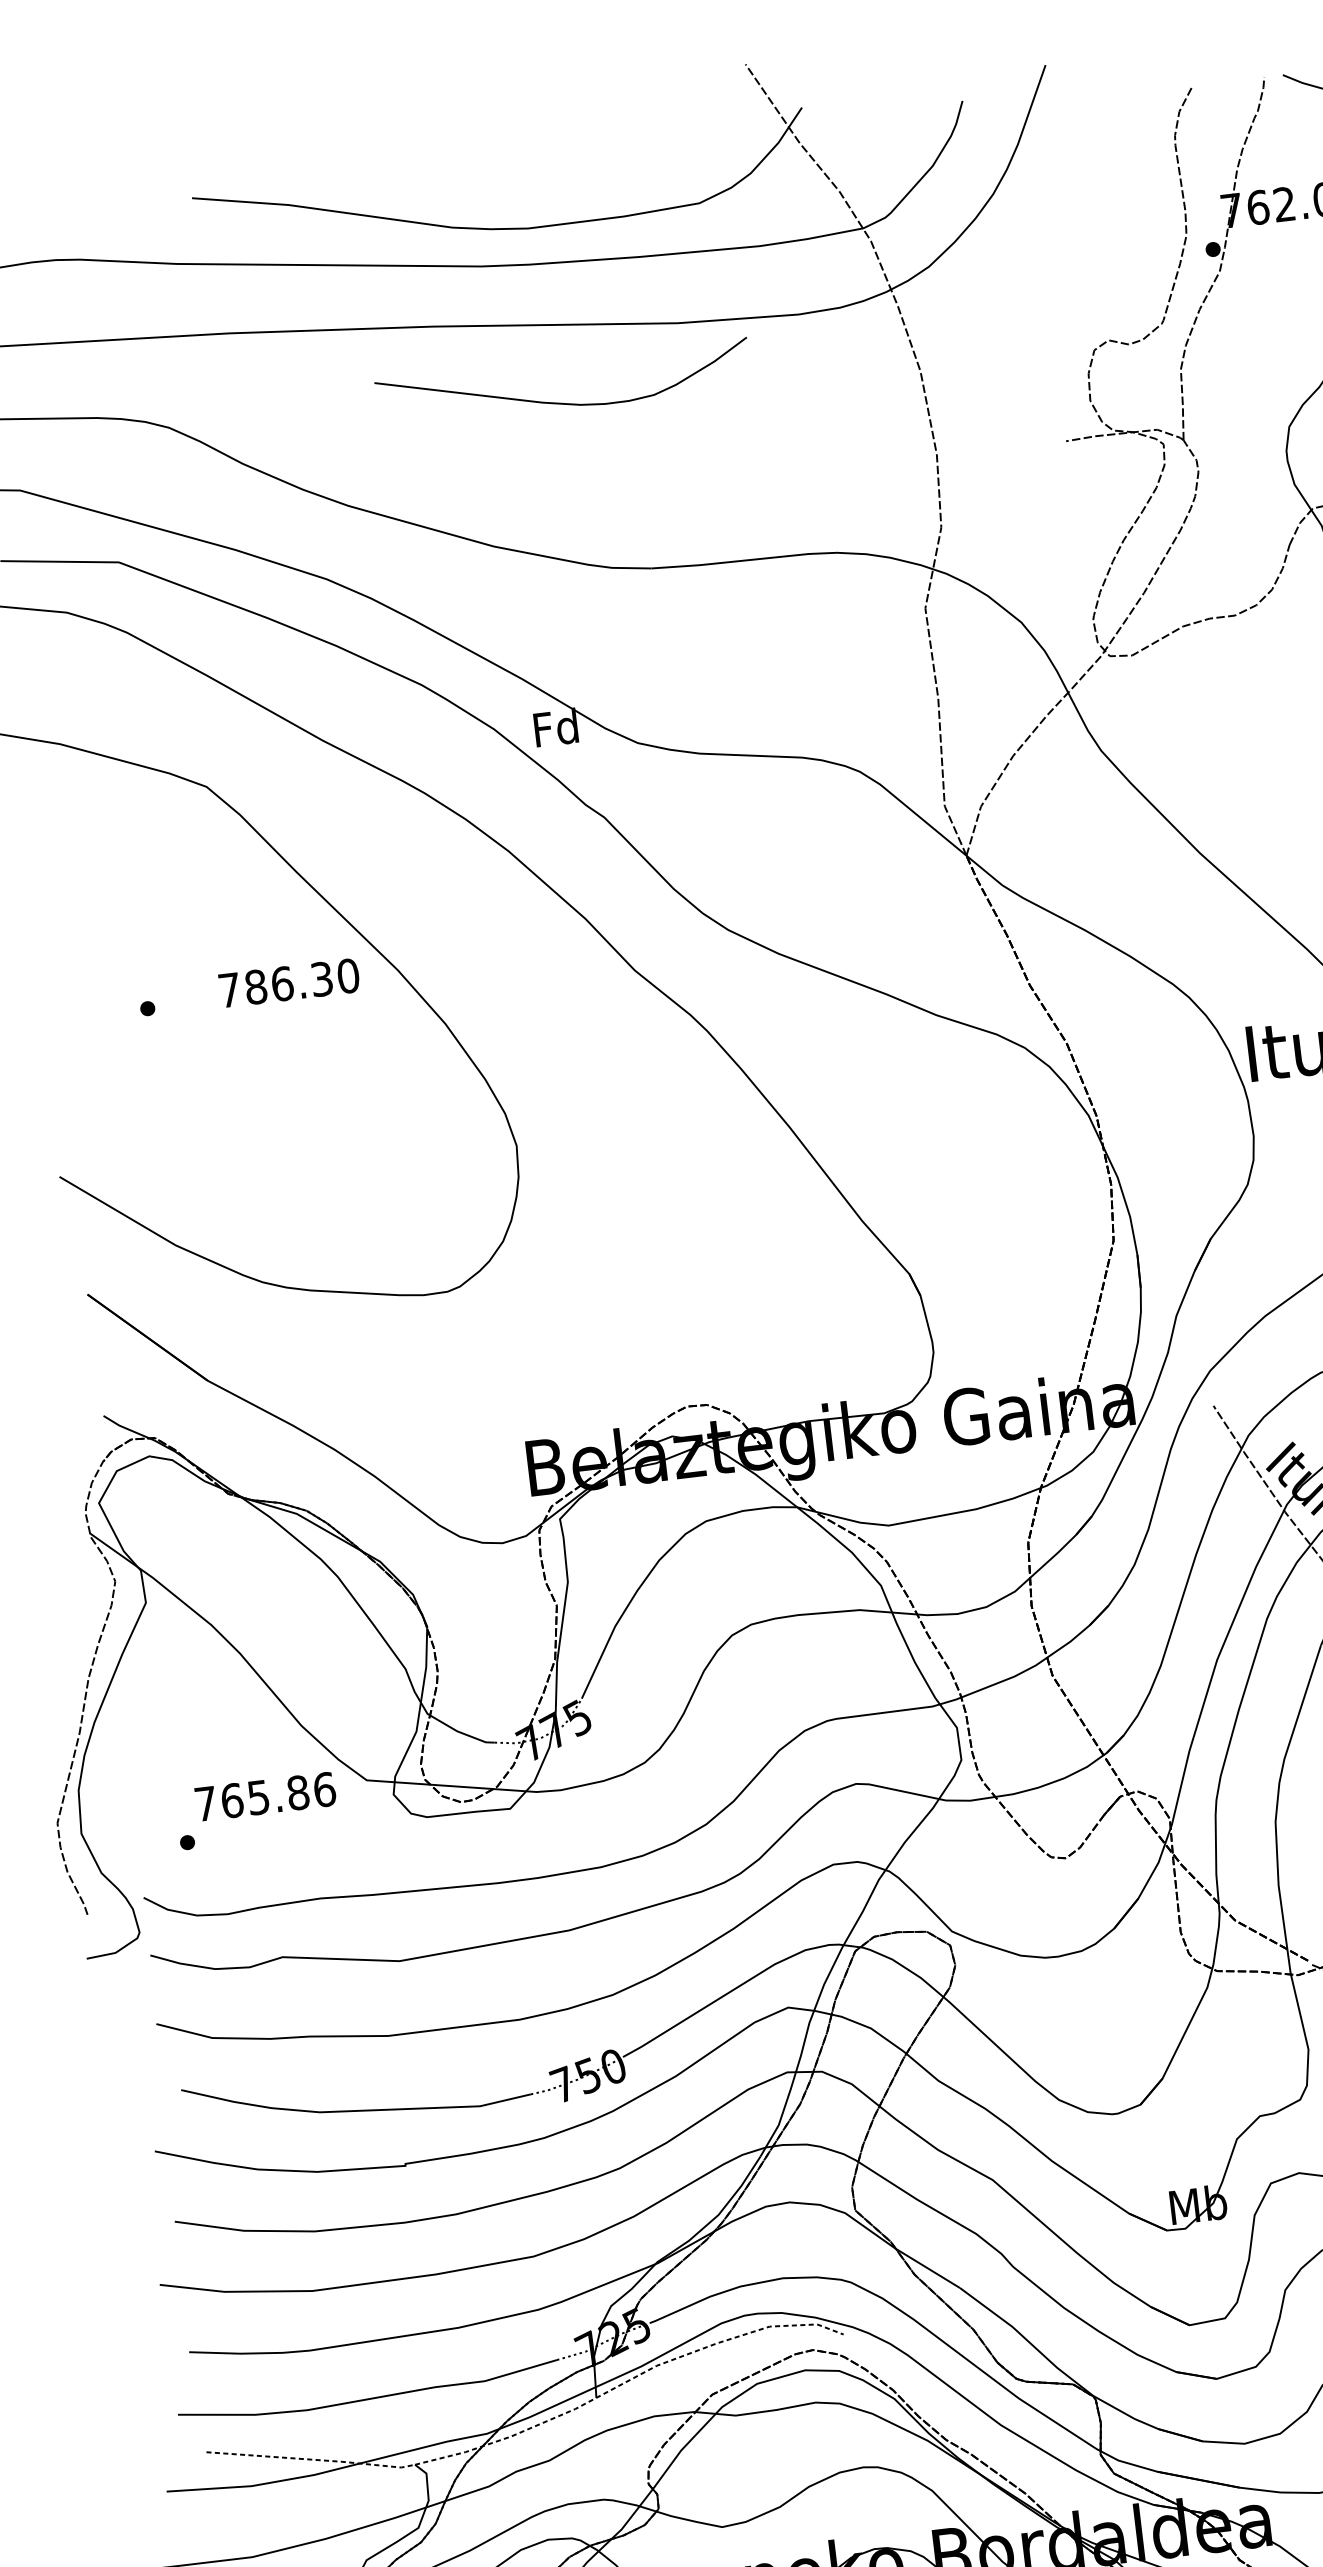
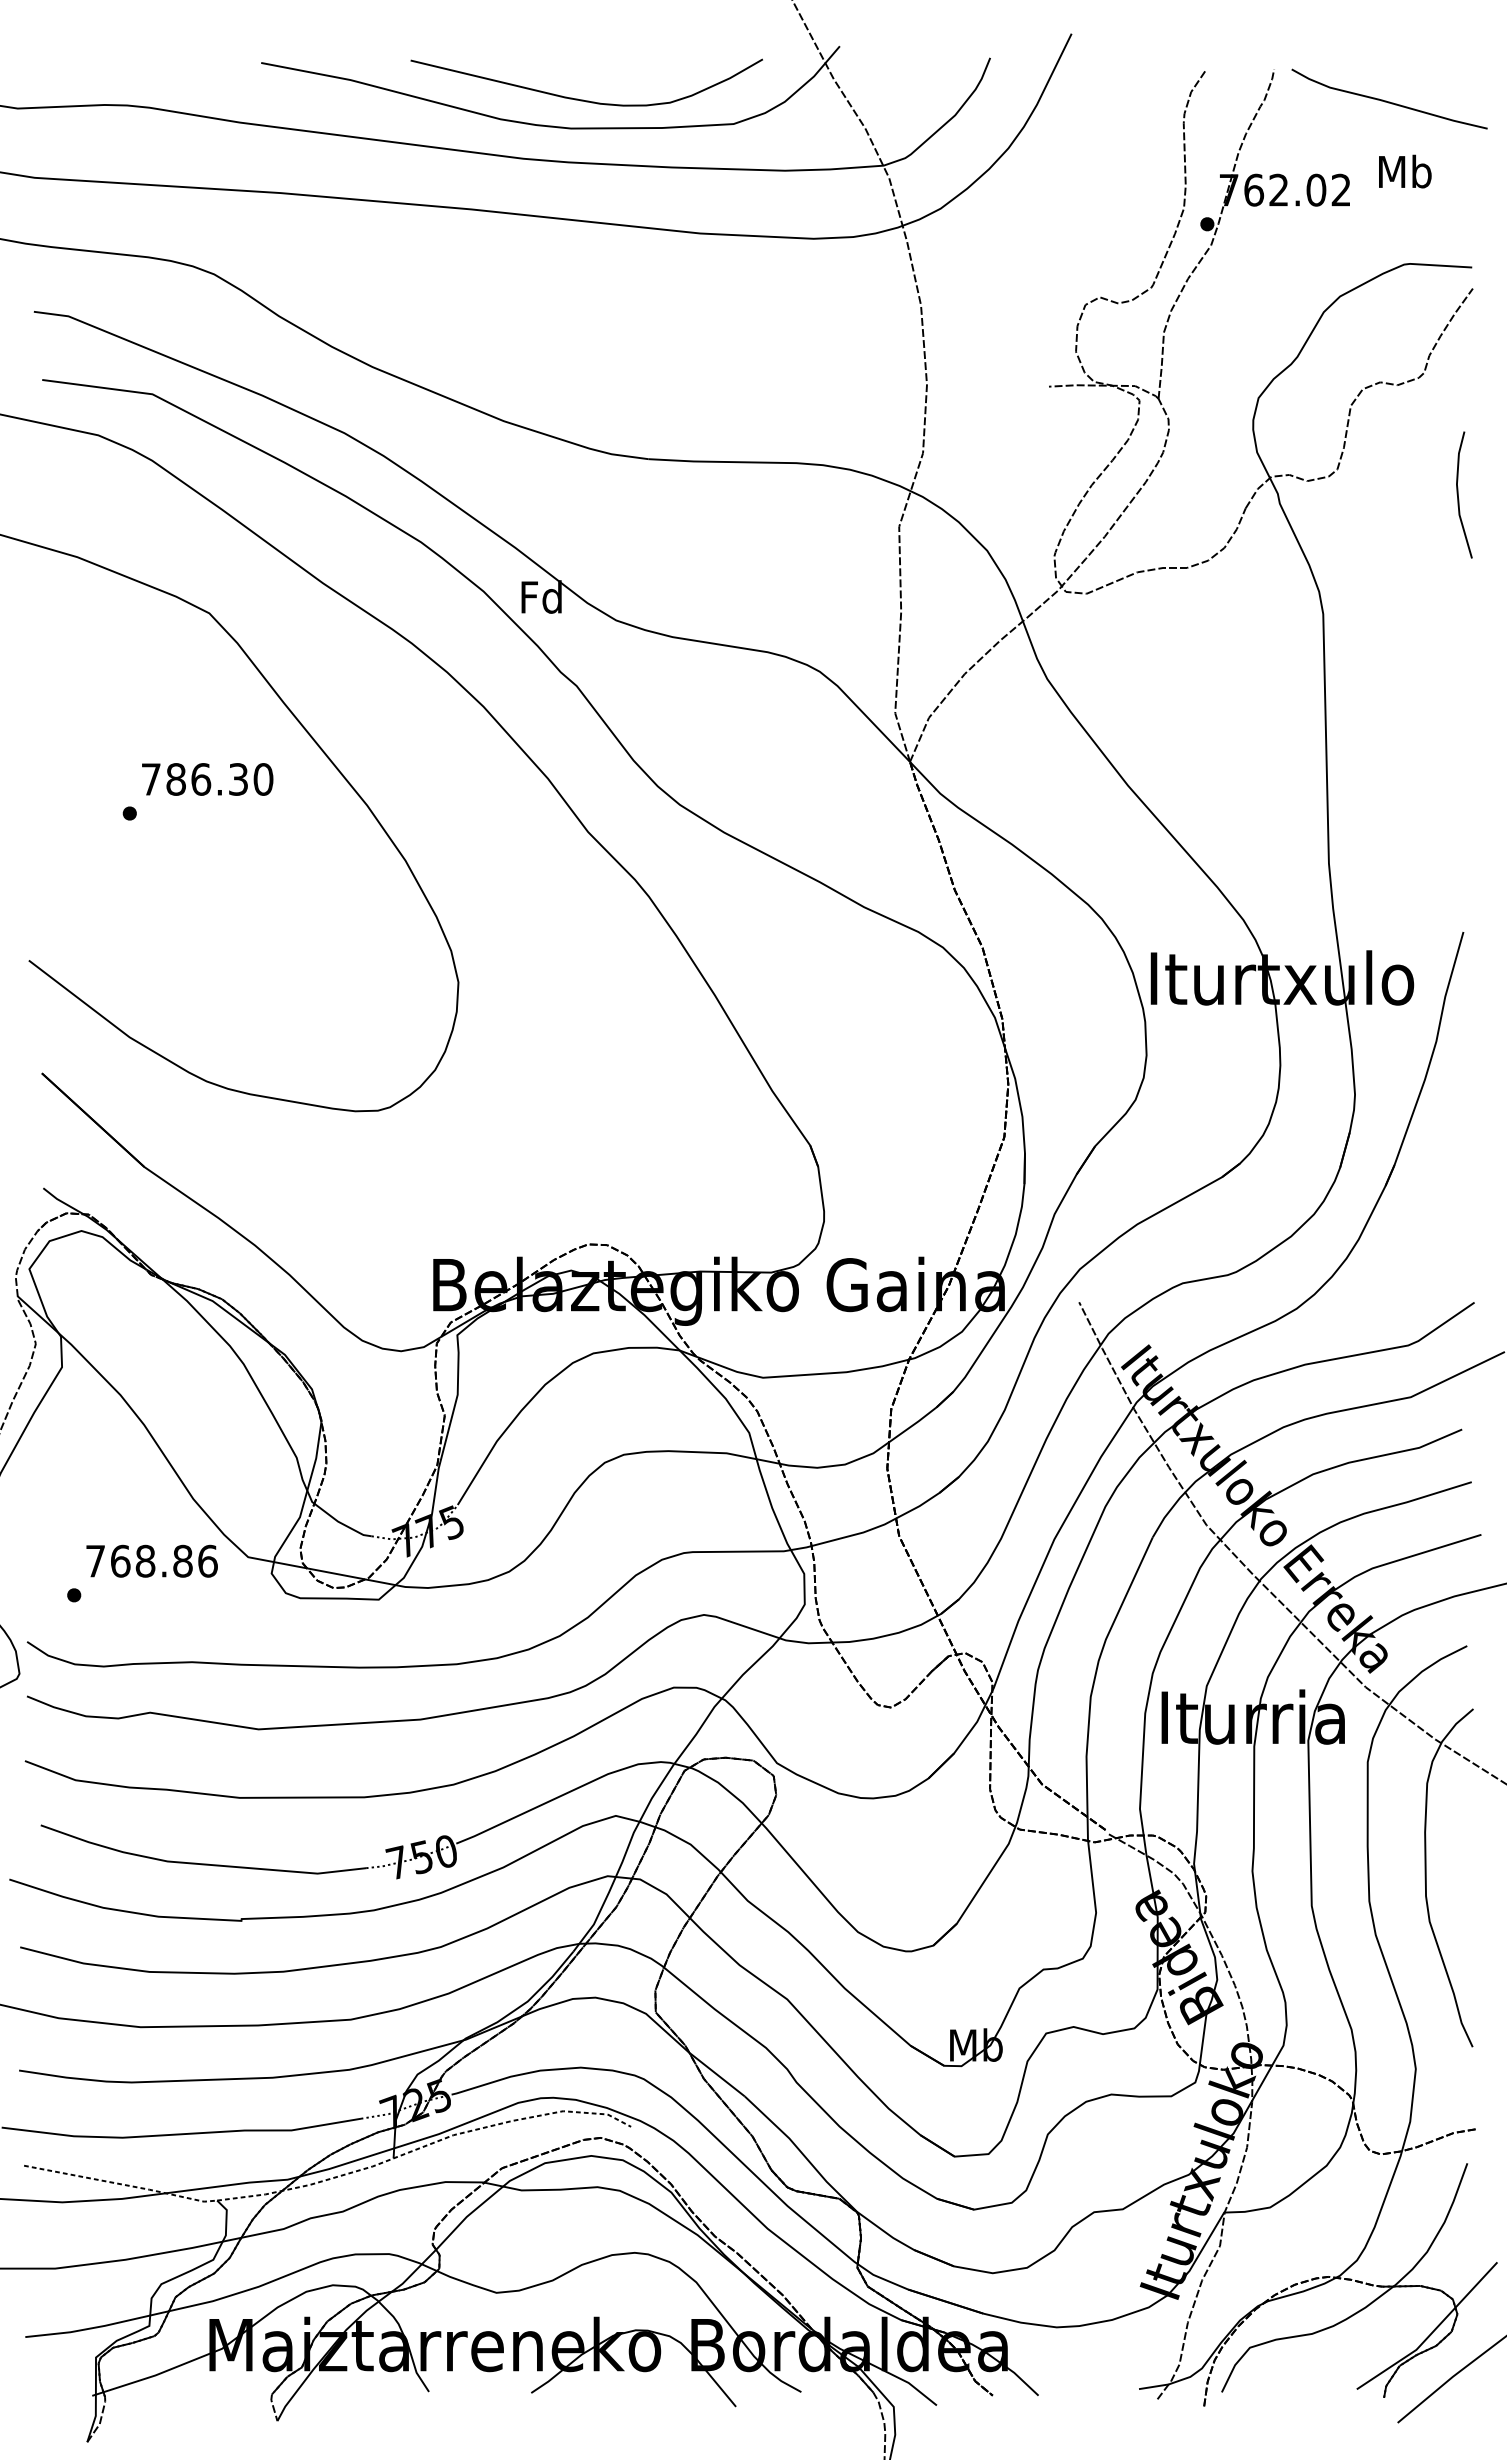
curve: (562, 402) -> (583, 99), moved
text: (289, 983) -> (207, 779), moved
text: (258, 1796) -> (145, 1560), 765.86 -> 768.86

